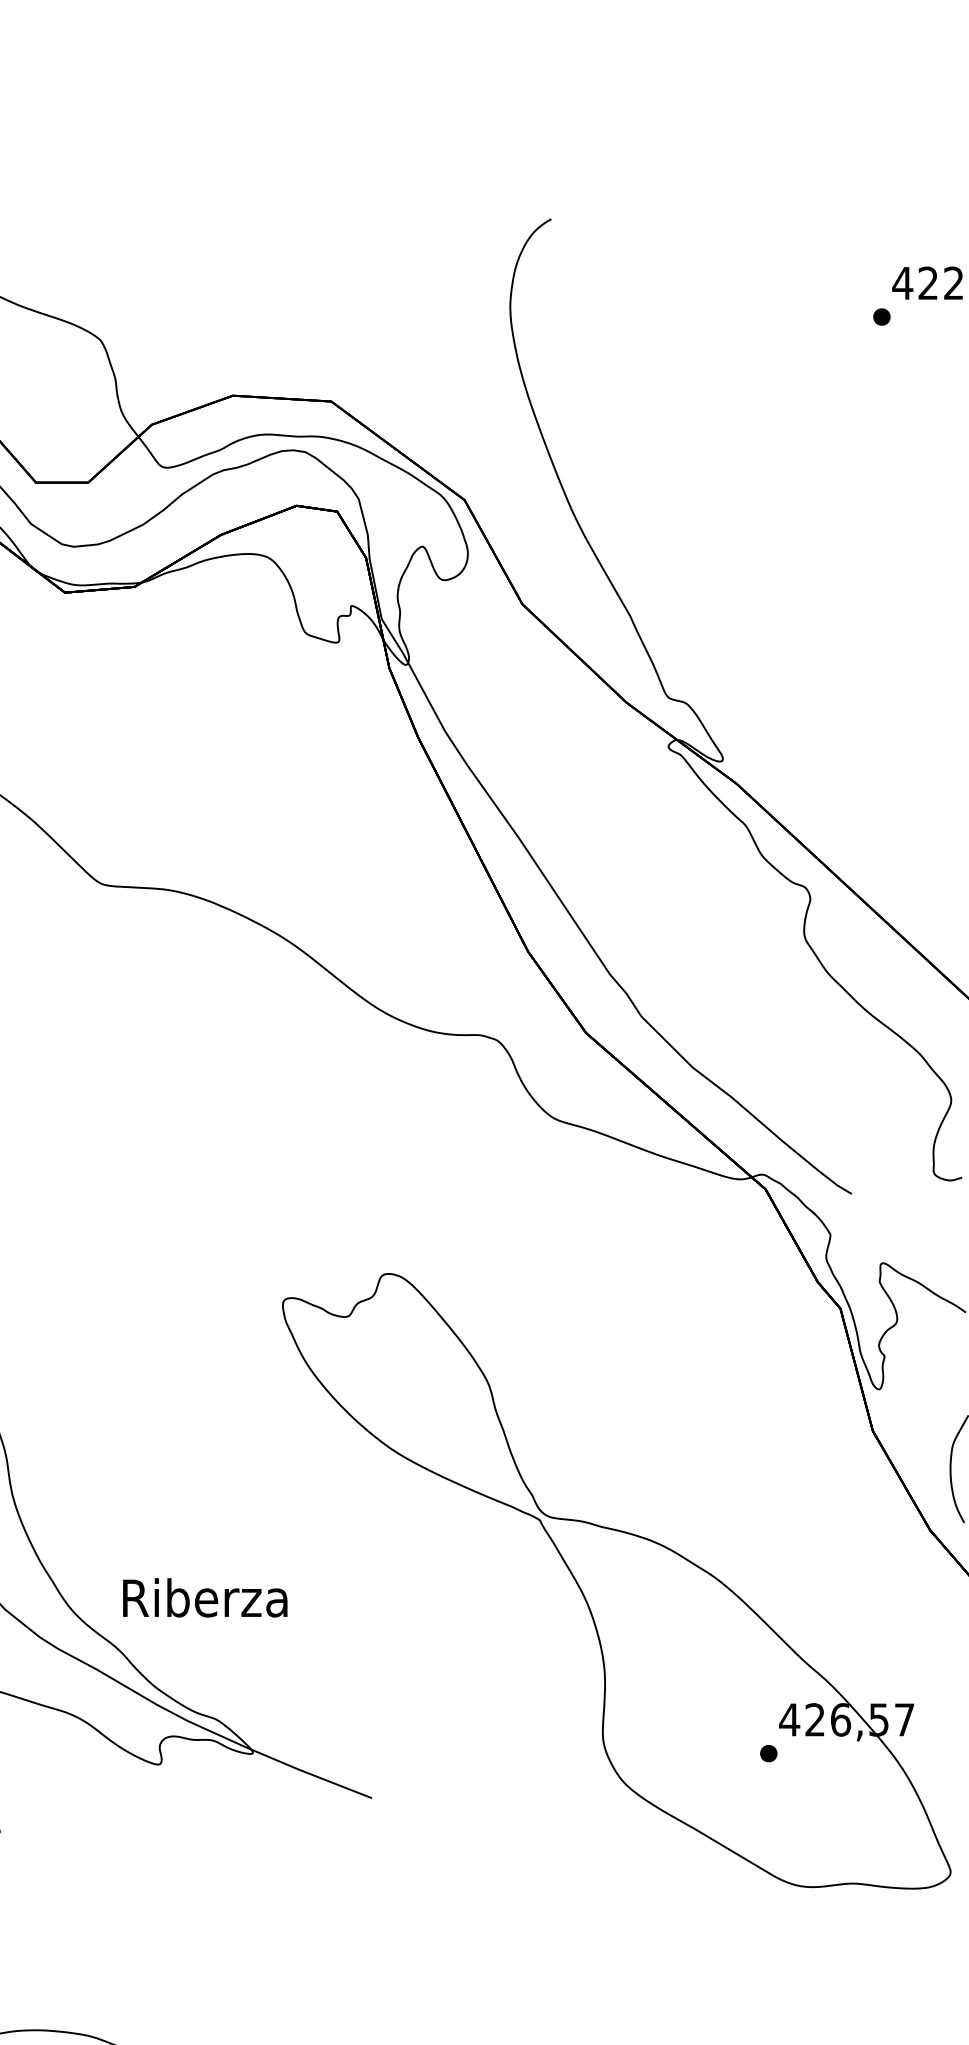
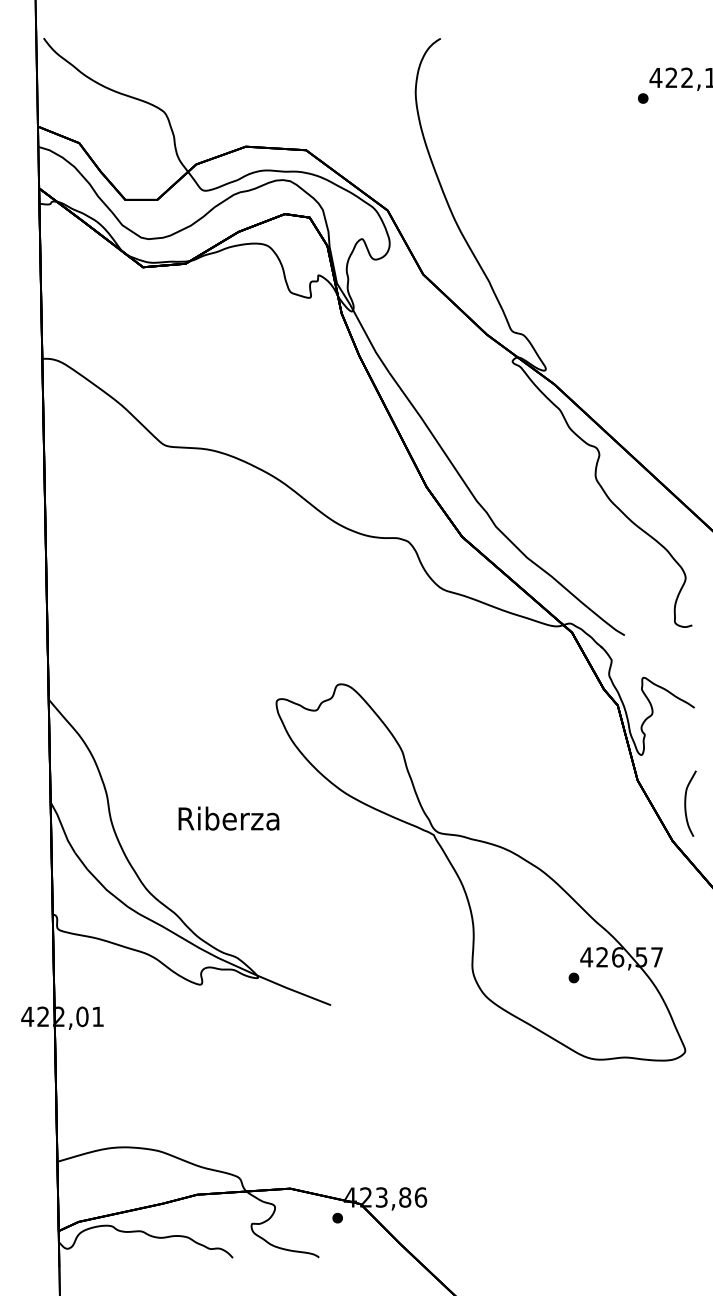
text: (204, 1597) -> (228, 818), moved

